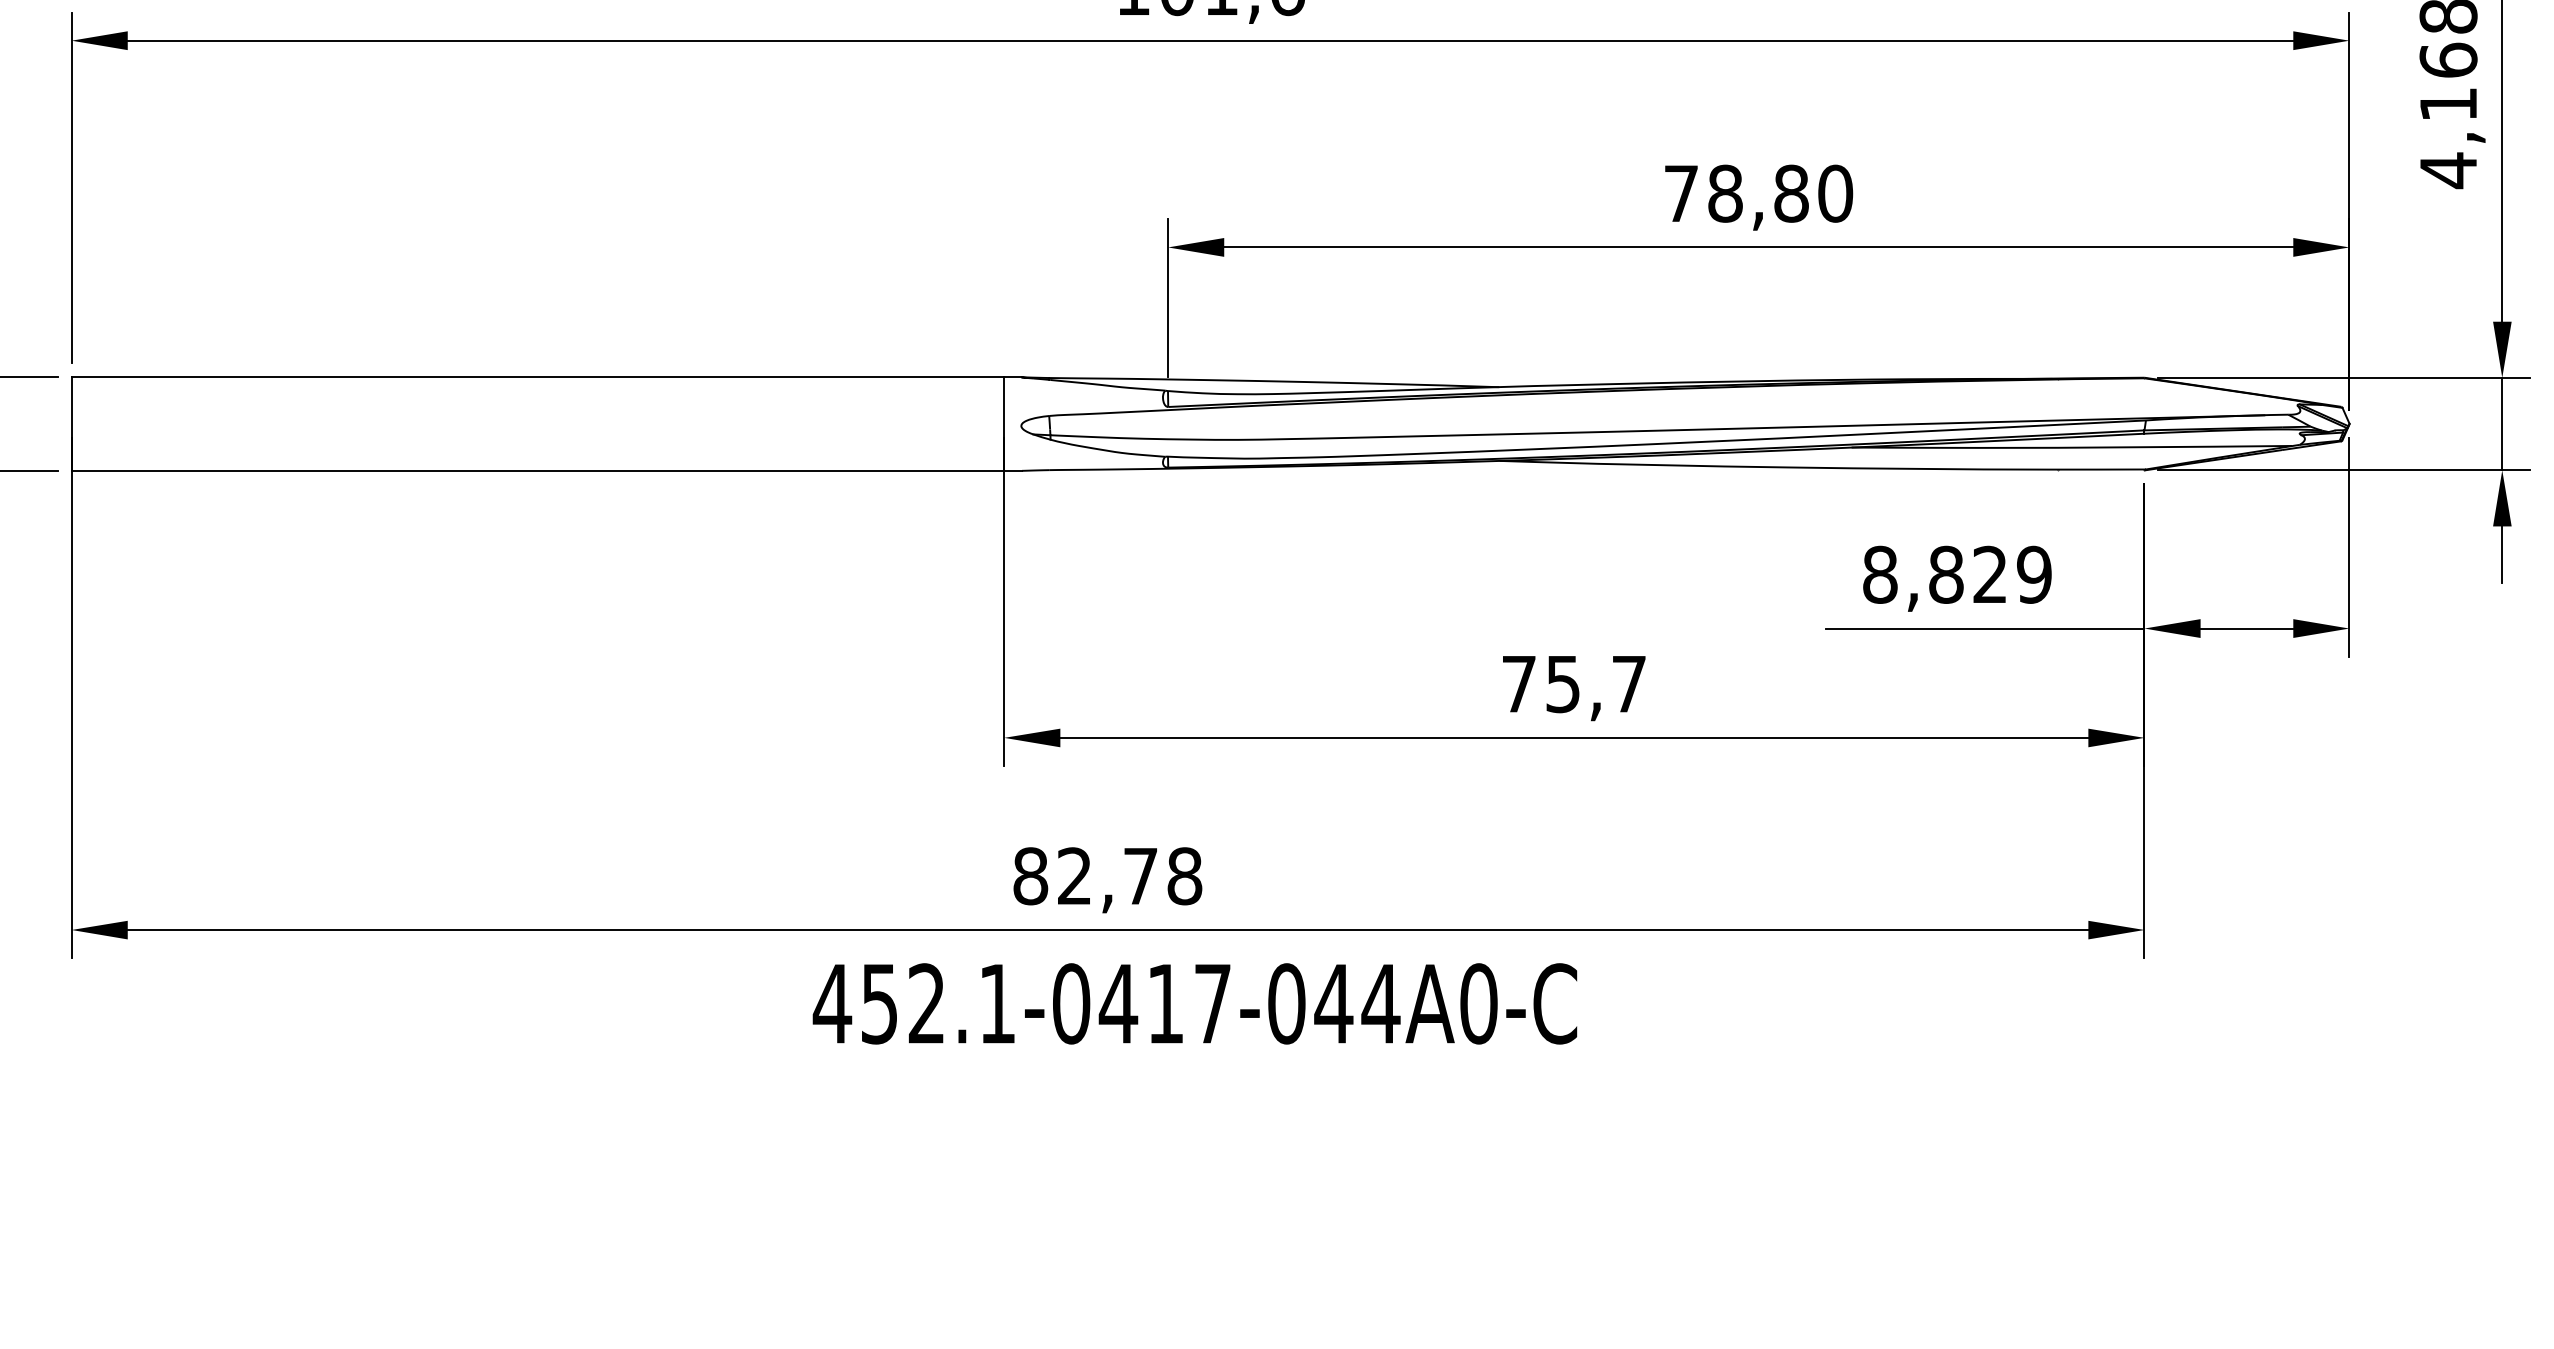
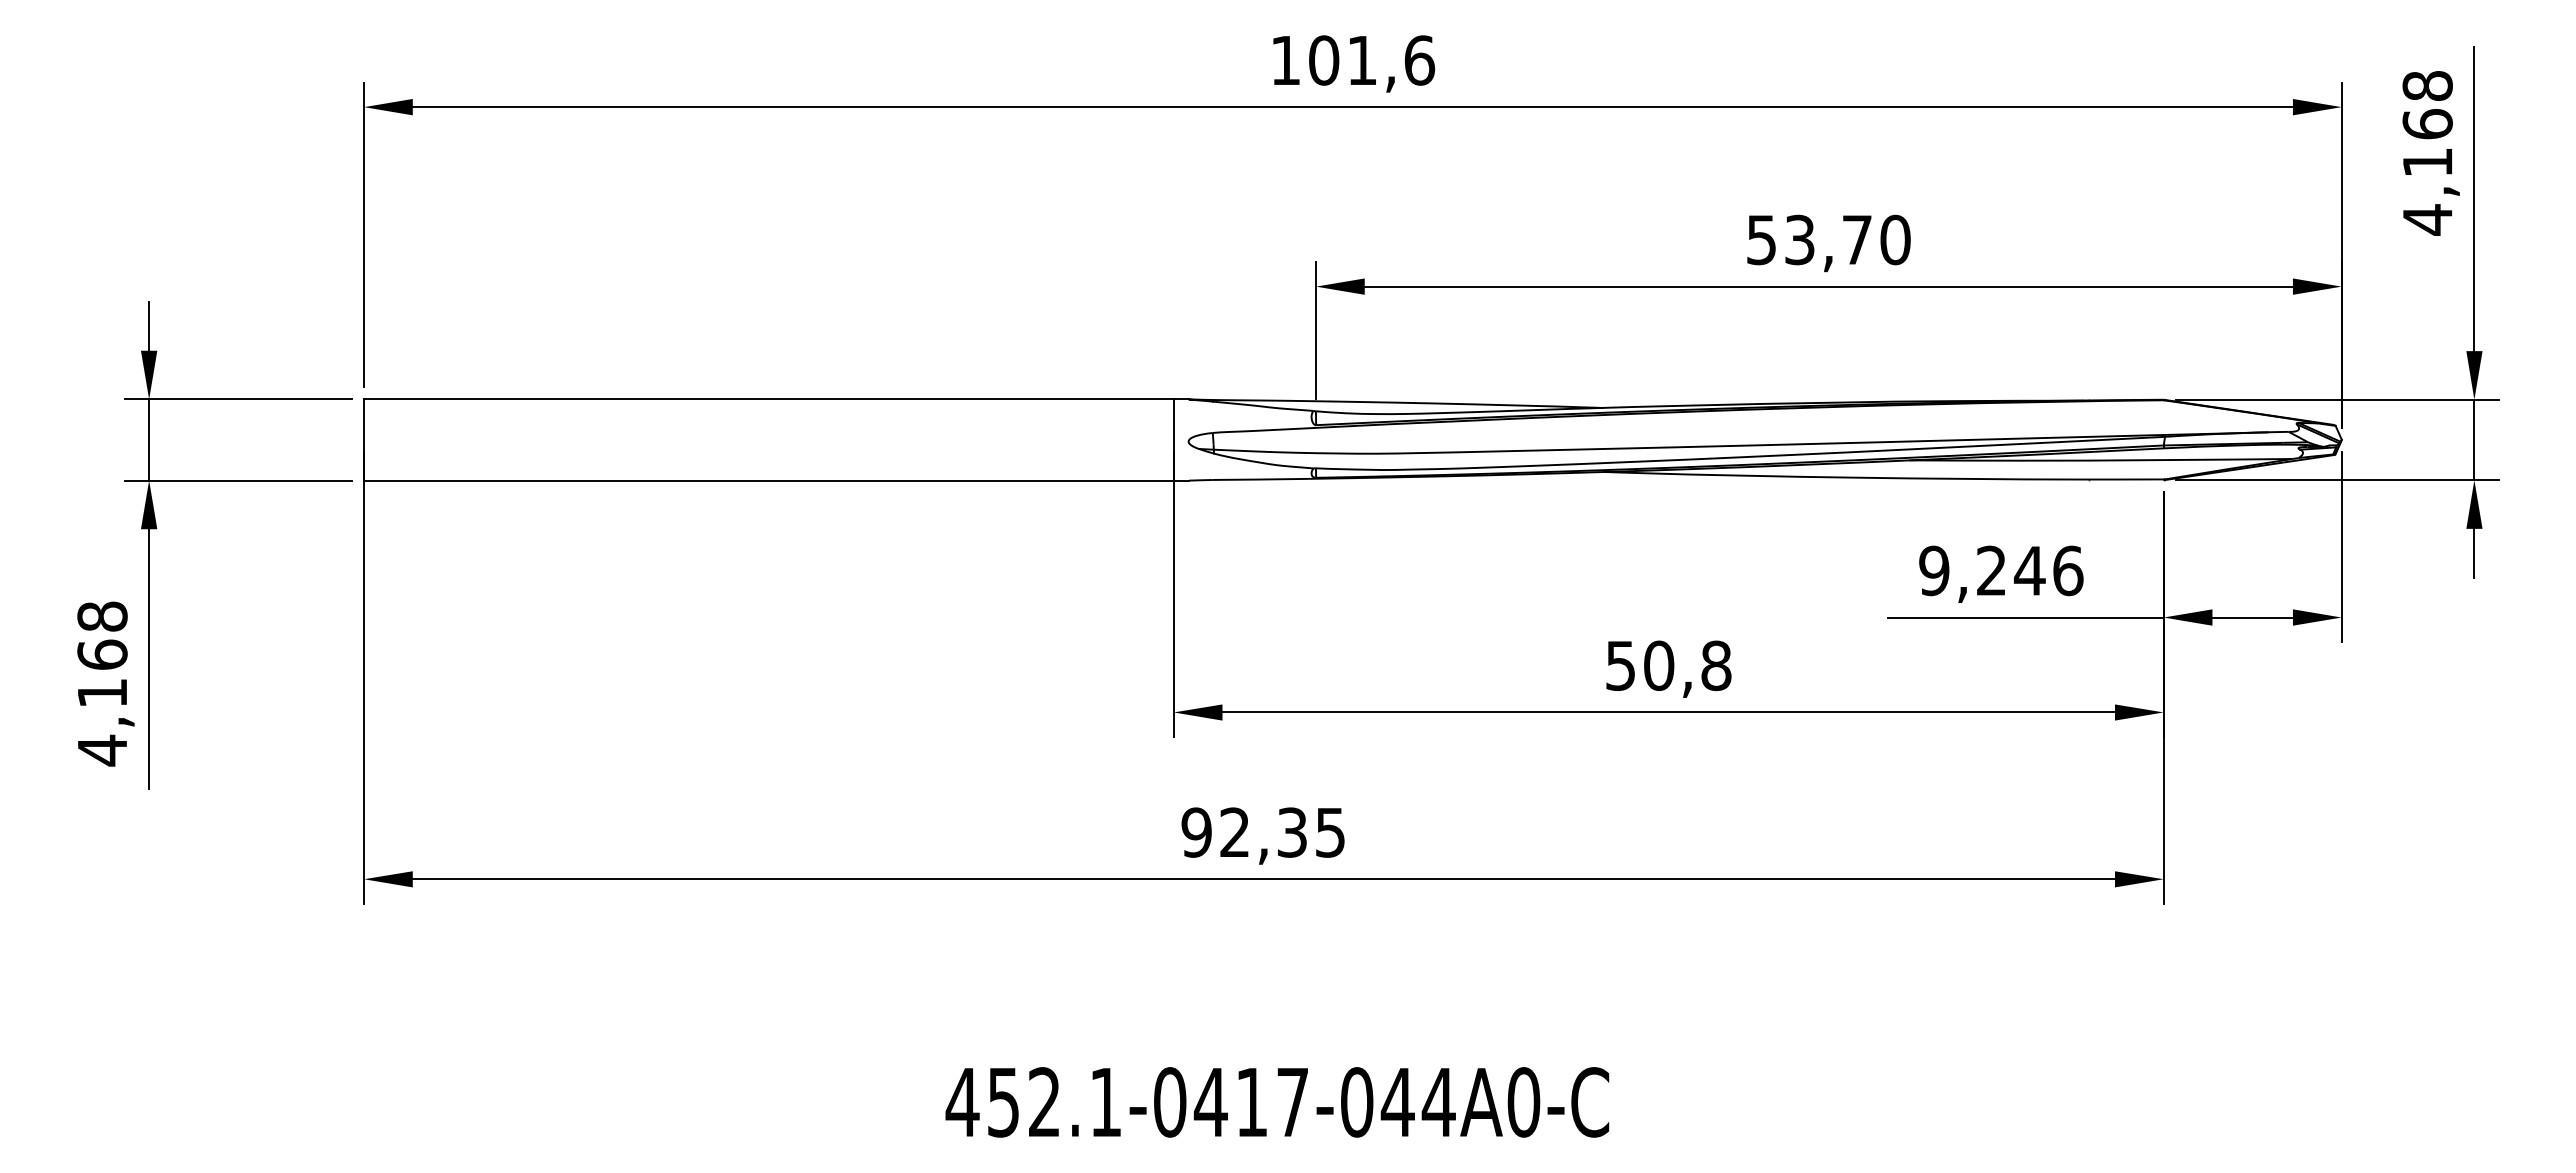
text: (1736, 193) -> (1809, 239), 78,80 -> 53,70
text: (1957, 574) -> (2001, 570), 8,829 -> 9,246
text: (1574, 683) -> (1668, 665), 75,7 -> 50,8
text: (1107, 876) -> (1263, 832), 82,78 -> 92,35
text: (1195, 1004) -> (1277, 1102), moved

